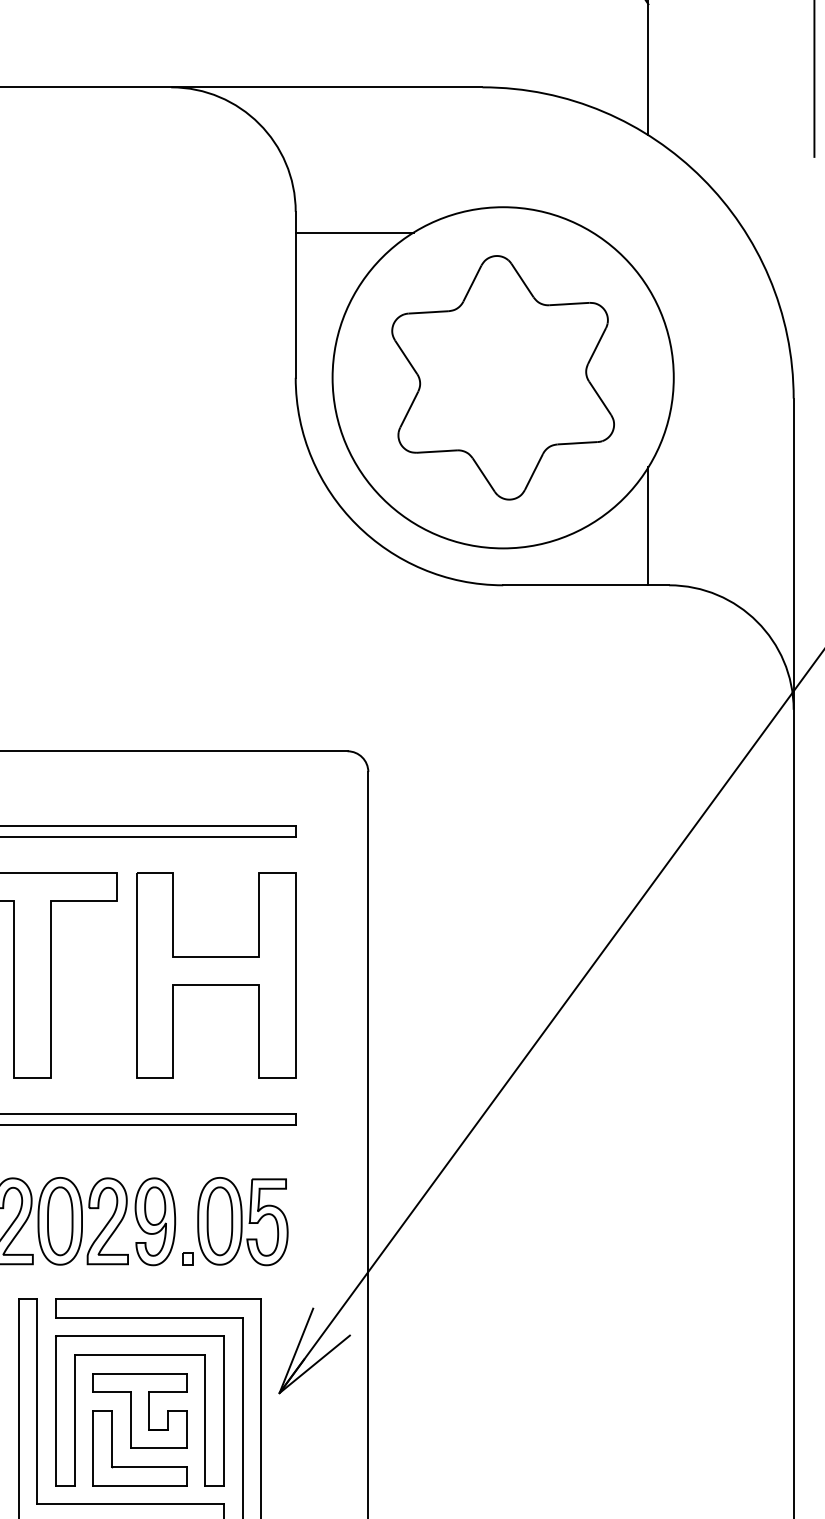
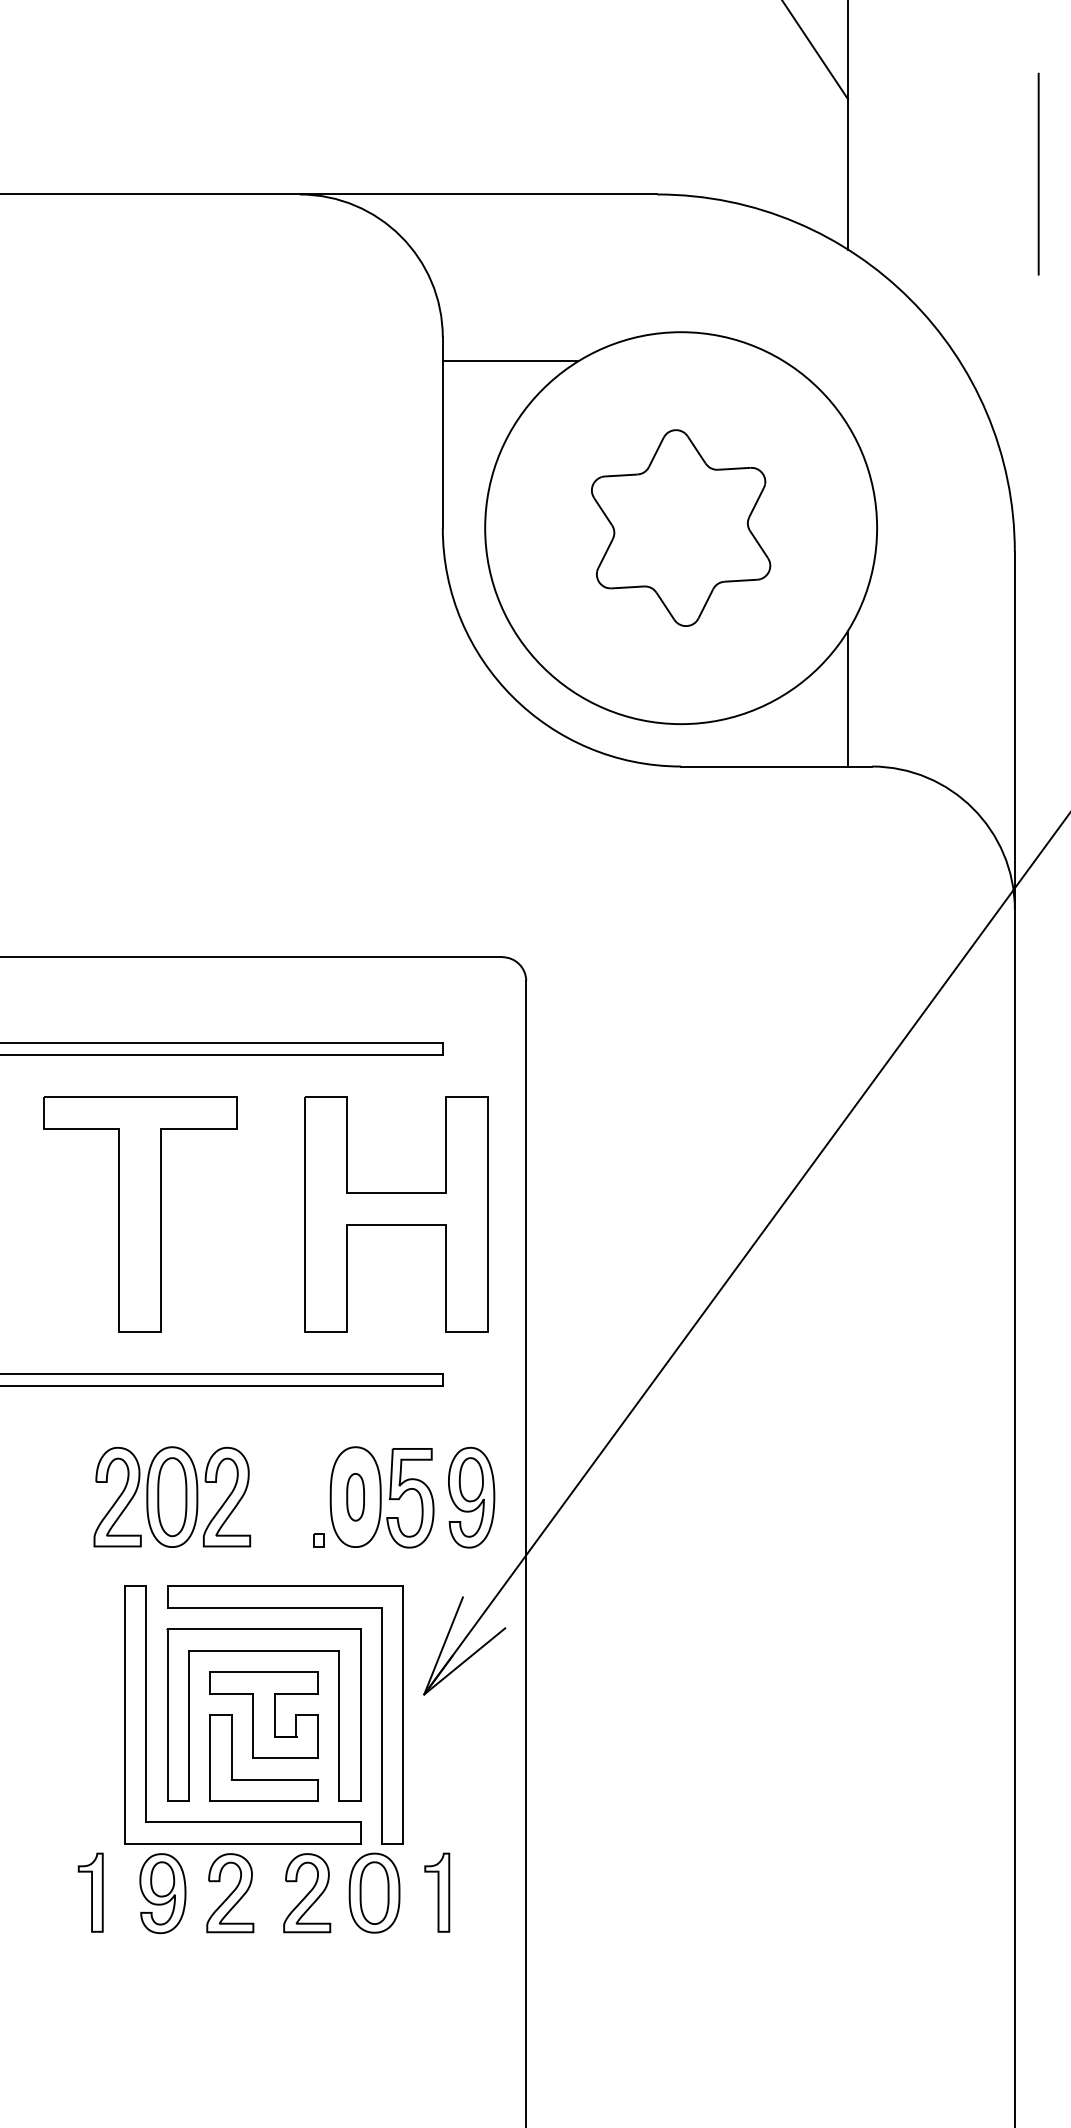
part: (502, 377) -> (680, 527), size x0.7
part: (216, 975) -> (396, 1214), moved
part: (155, 1221) -> (471, 1497), moved
part: (219, 1221) -> (355, 1497), size x0.6

